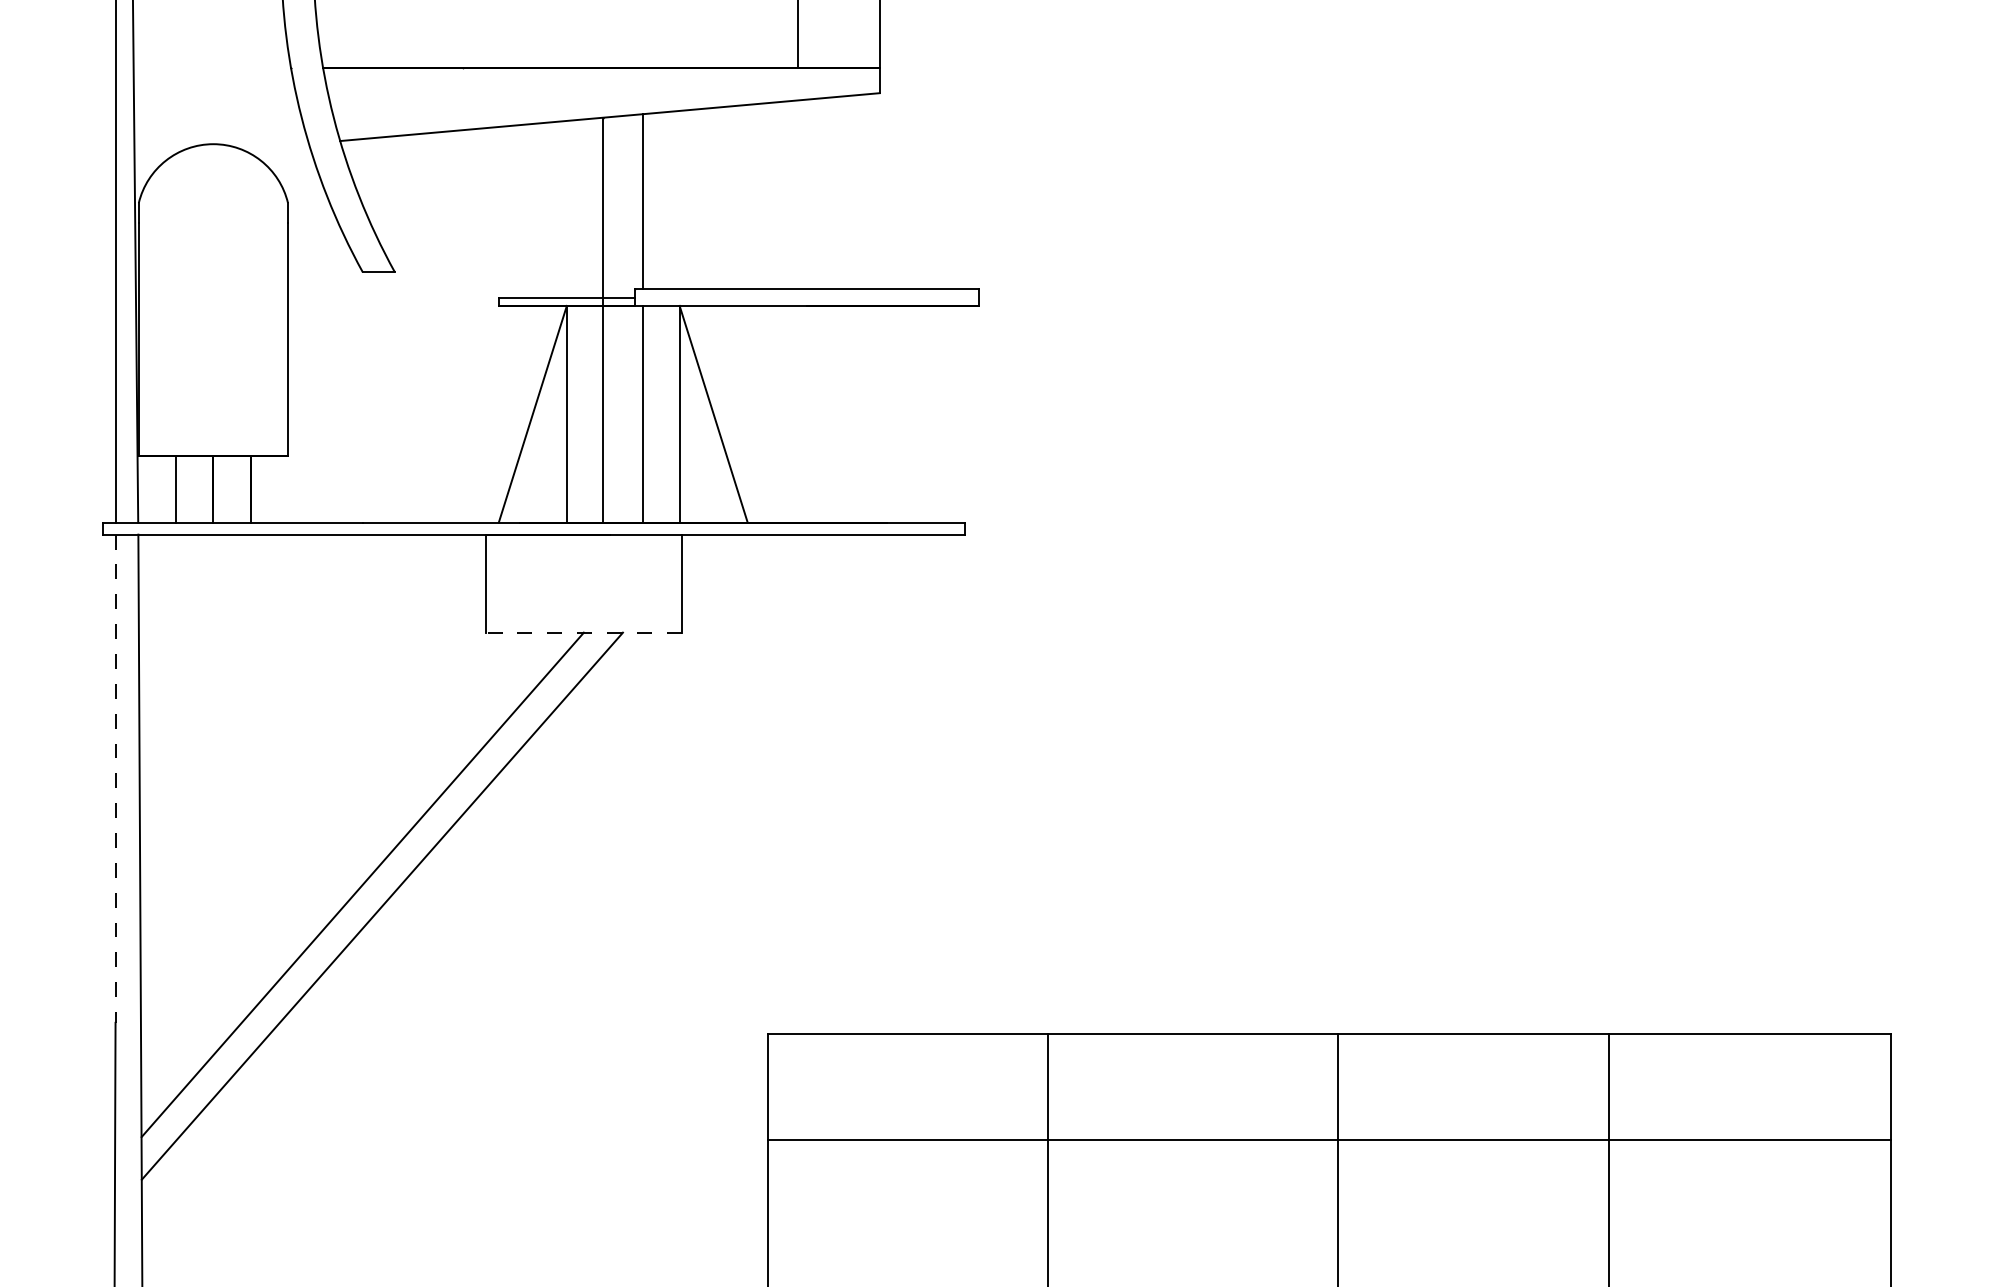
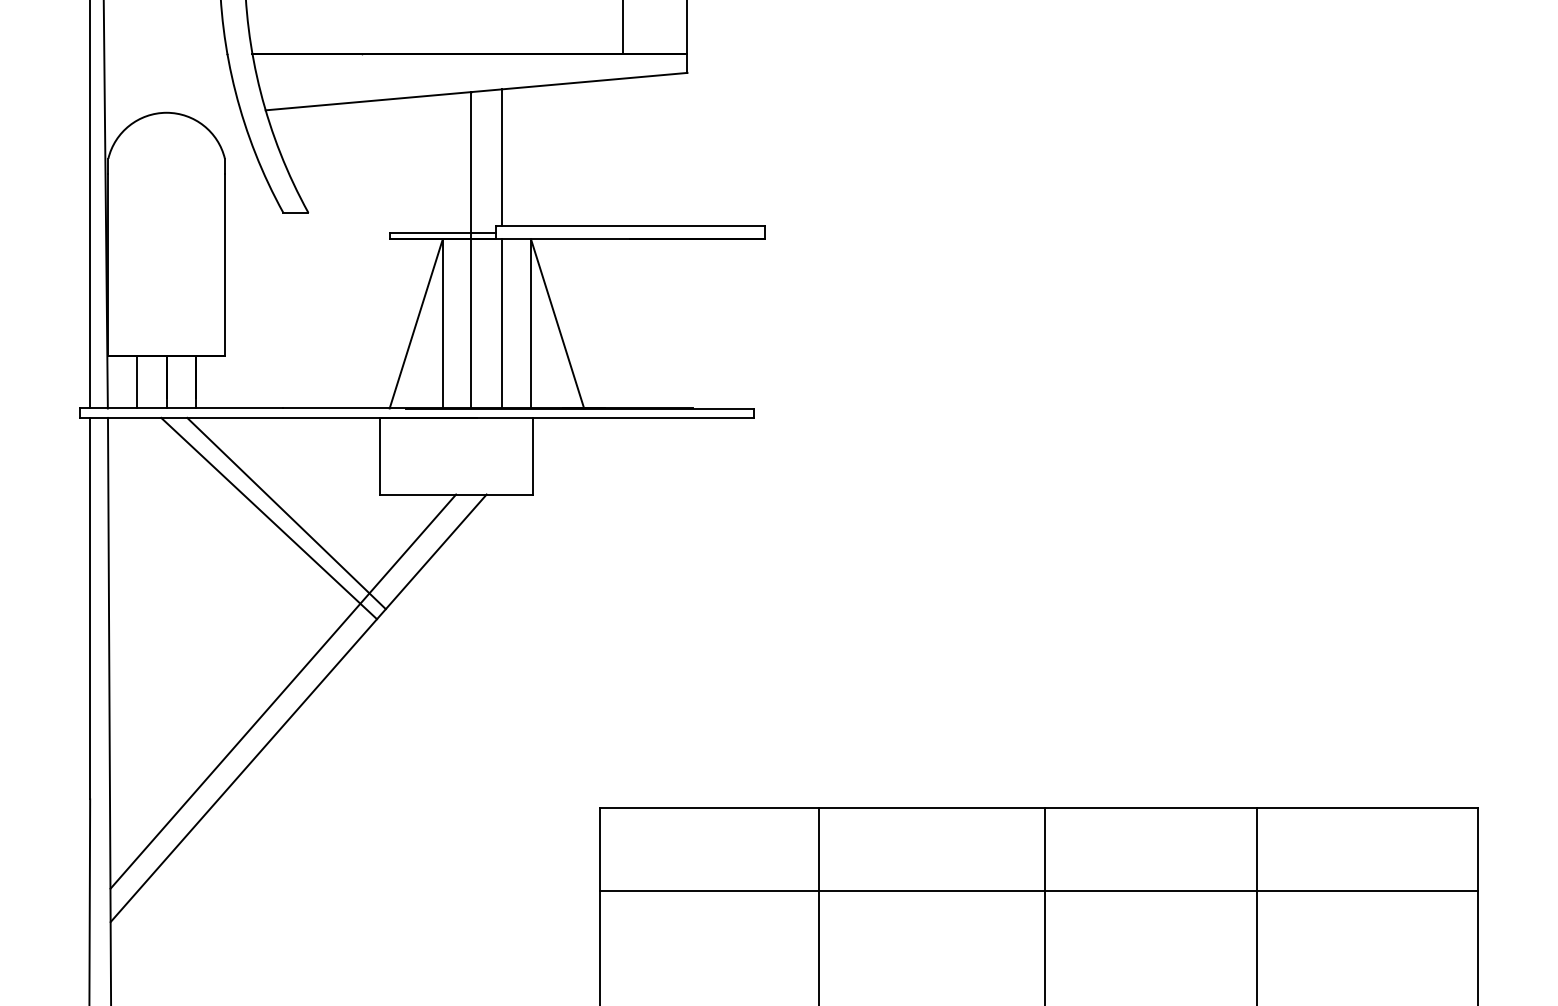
line: (583, 632) -> (455, 494), dashed -> solid
line: (366, 656) -> (286, 513), added
line: (343, 663) -> (268, 518), added
line: (115, 778) -> (90, 608), dashed -> solid

